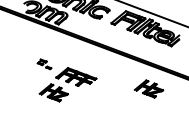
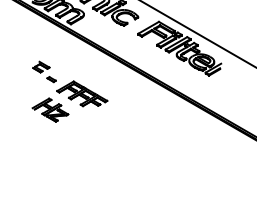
part: (44, 64) -> (44, 71), size x1.43
part: (148, 88) -> (171, 124), removed

